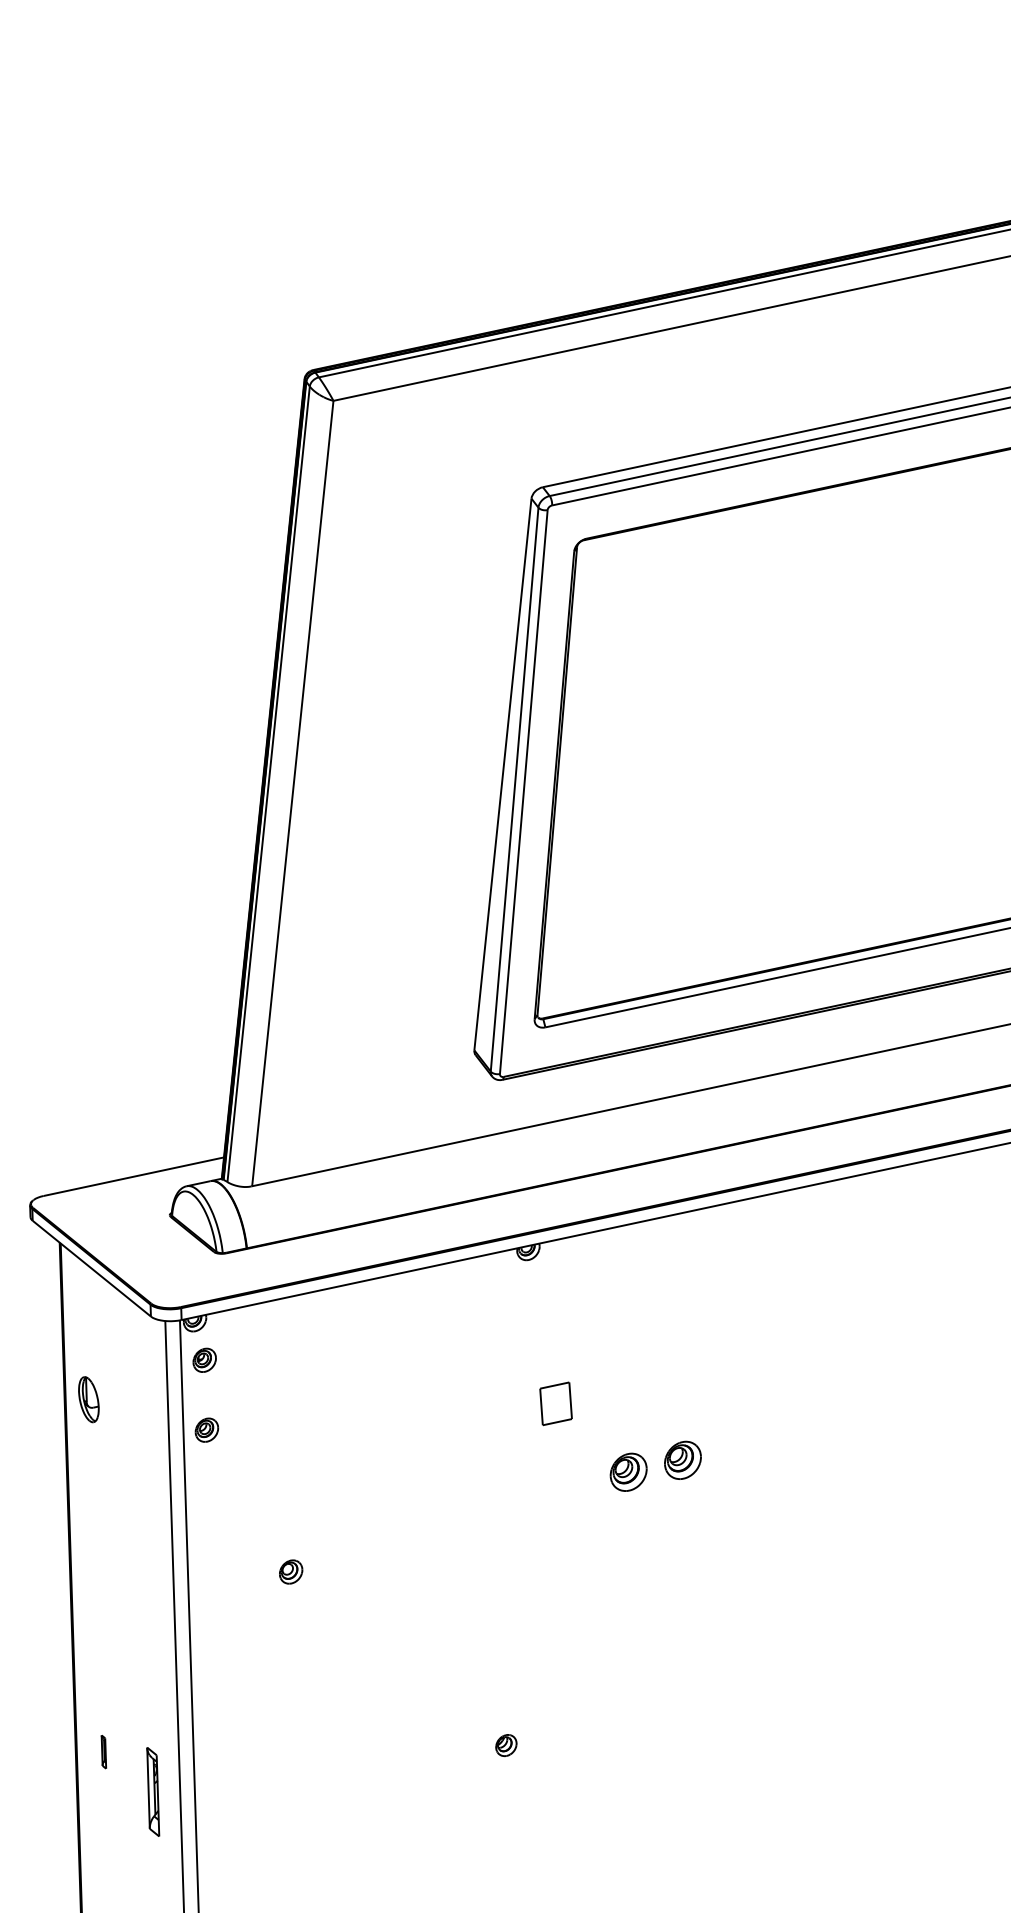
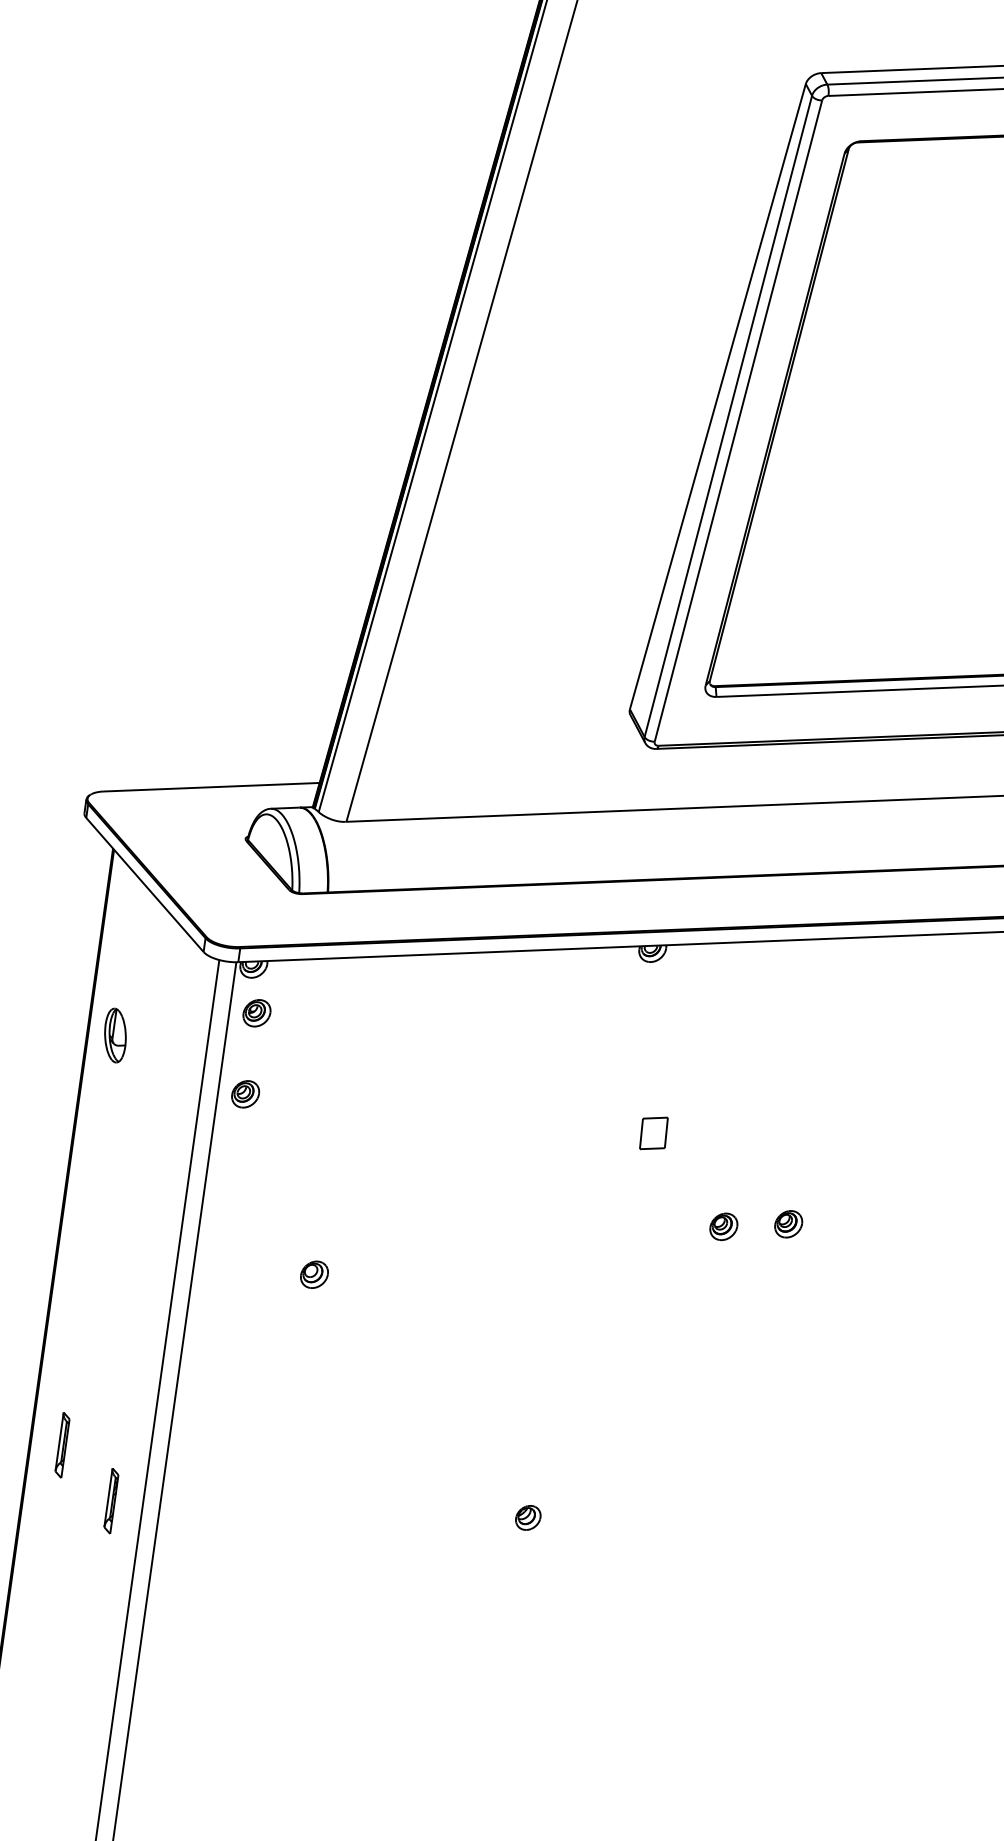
part: (556, 1403) -> (654, 1133), size x0.71
part: (682, 1460) -> (788, 1224), size x0.62
part: (628, 1471) -> (723, 1226), size x0.62
part: (103, 1751) -> (62, 1444), size x1.67
part: (152, 1791) -> (110, 1500), size x0.62

